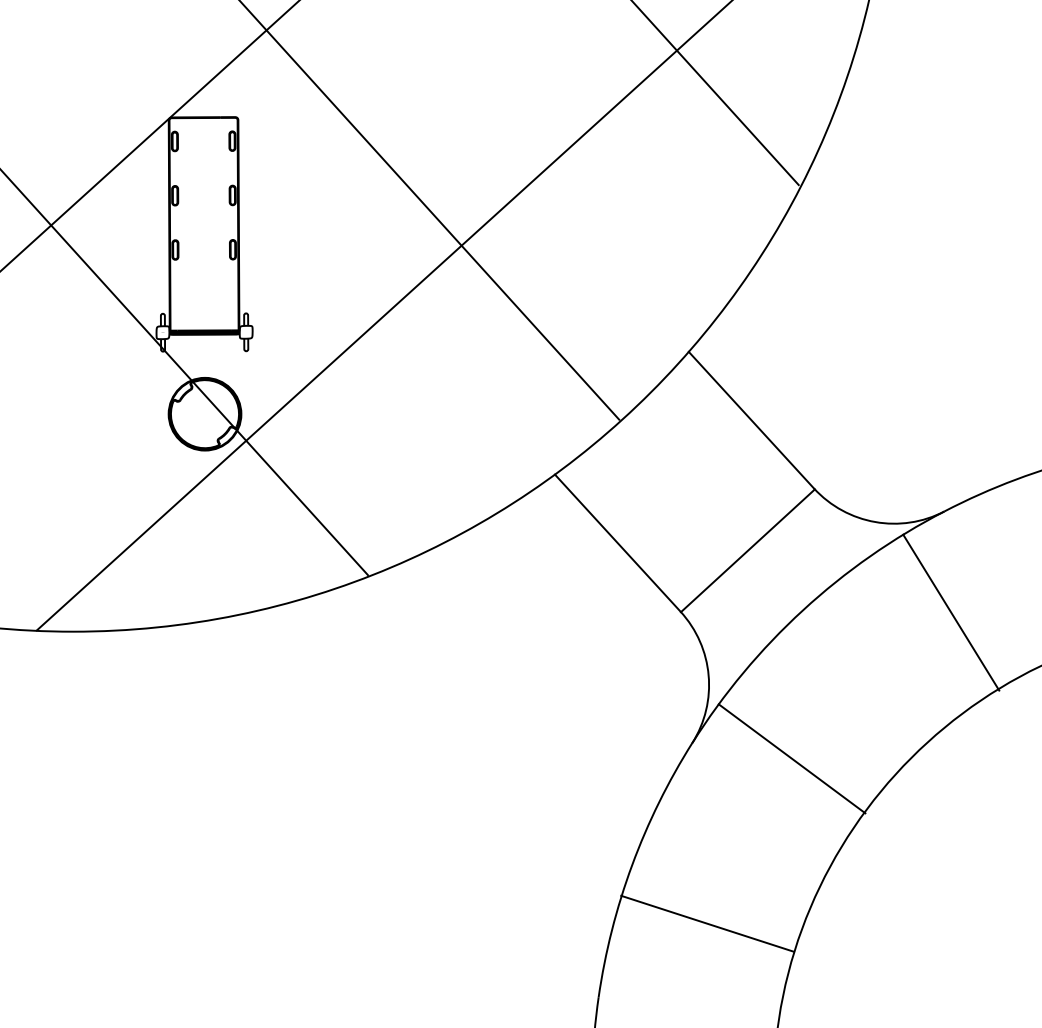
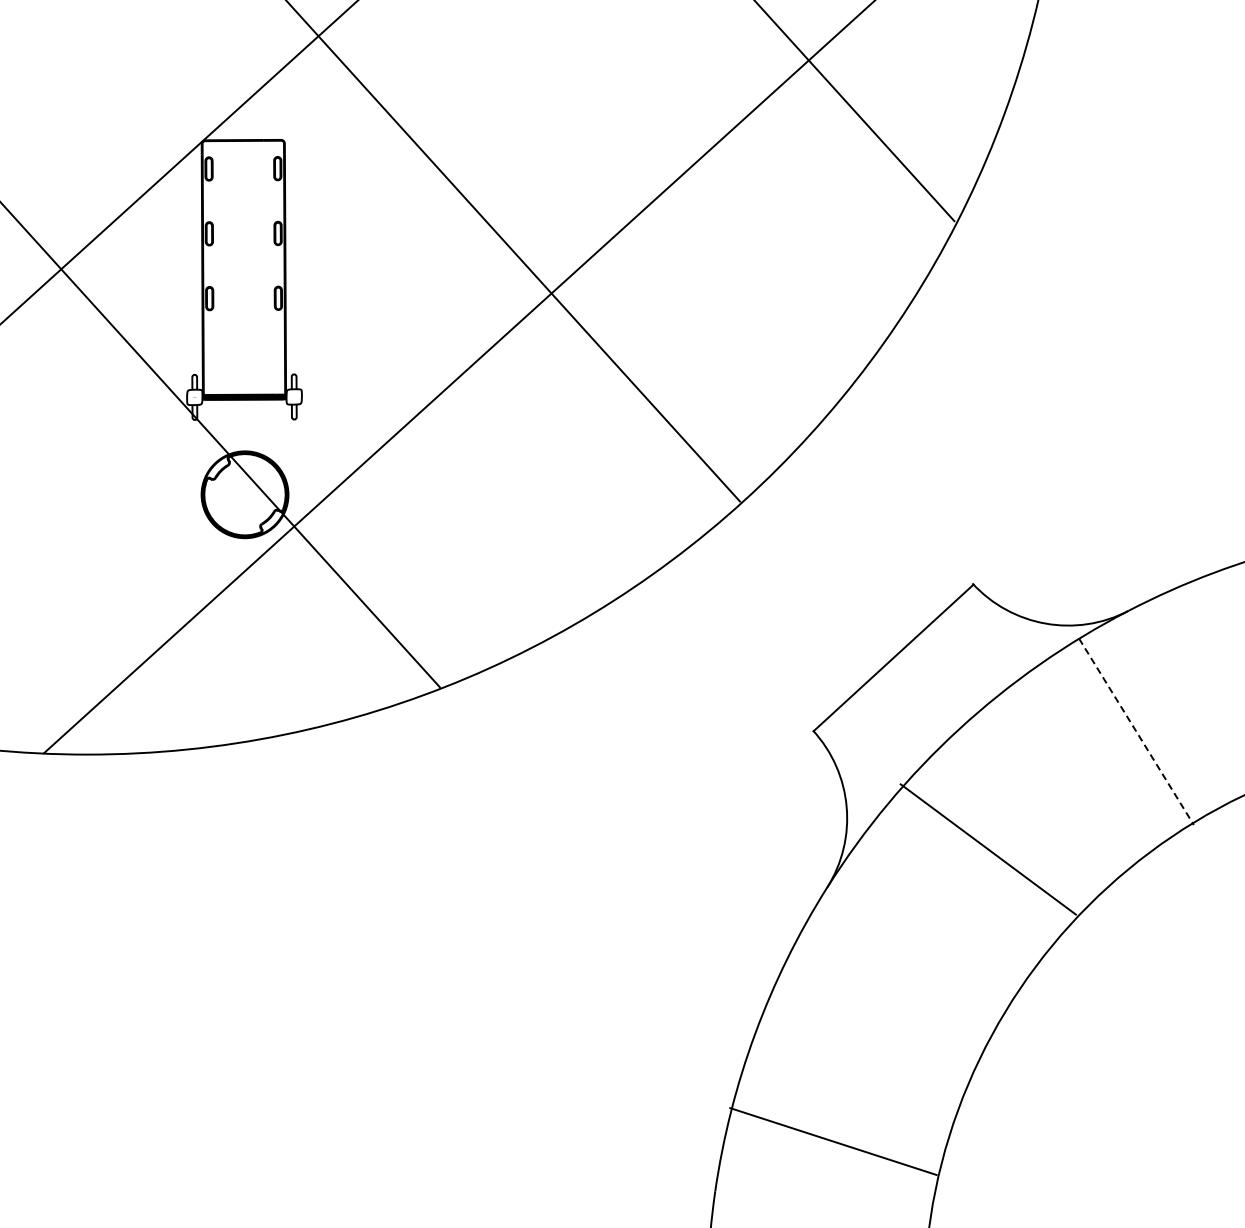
line: (751, 419) -> (897, 501), removed
line: (617, 542) -> (737, 648), removed
line: (951, 613) -> (1136, 732), solid -> dashed
line: (791, 758) -> (987, 849), moved
line: (707, 923) -> (833, 1141), moved

